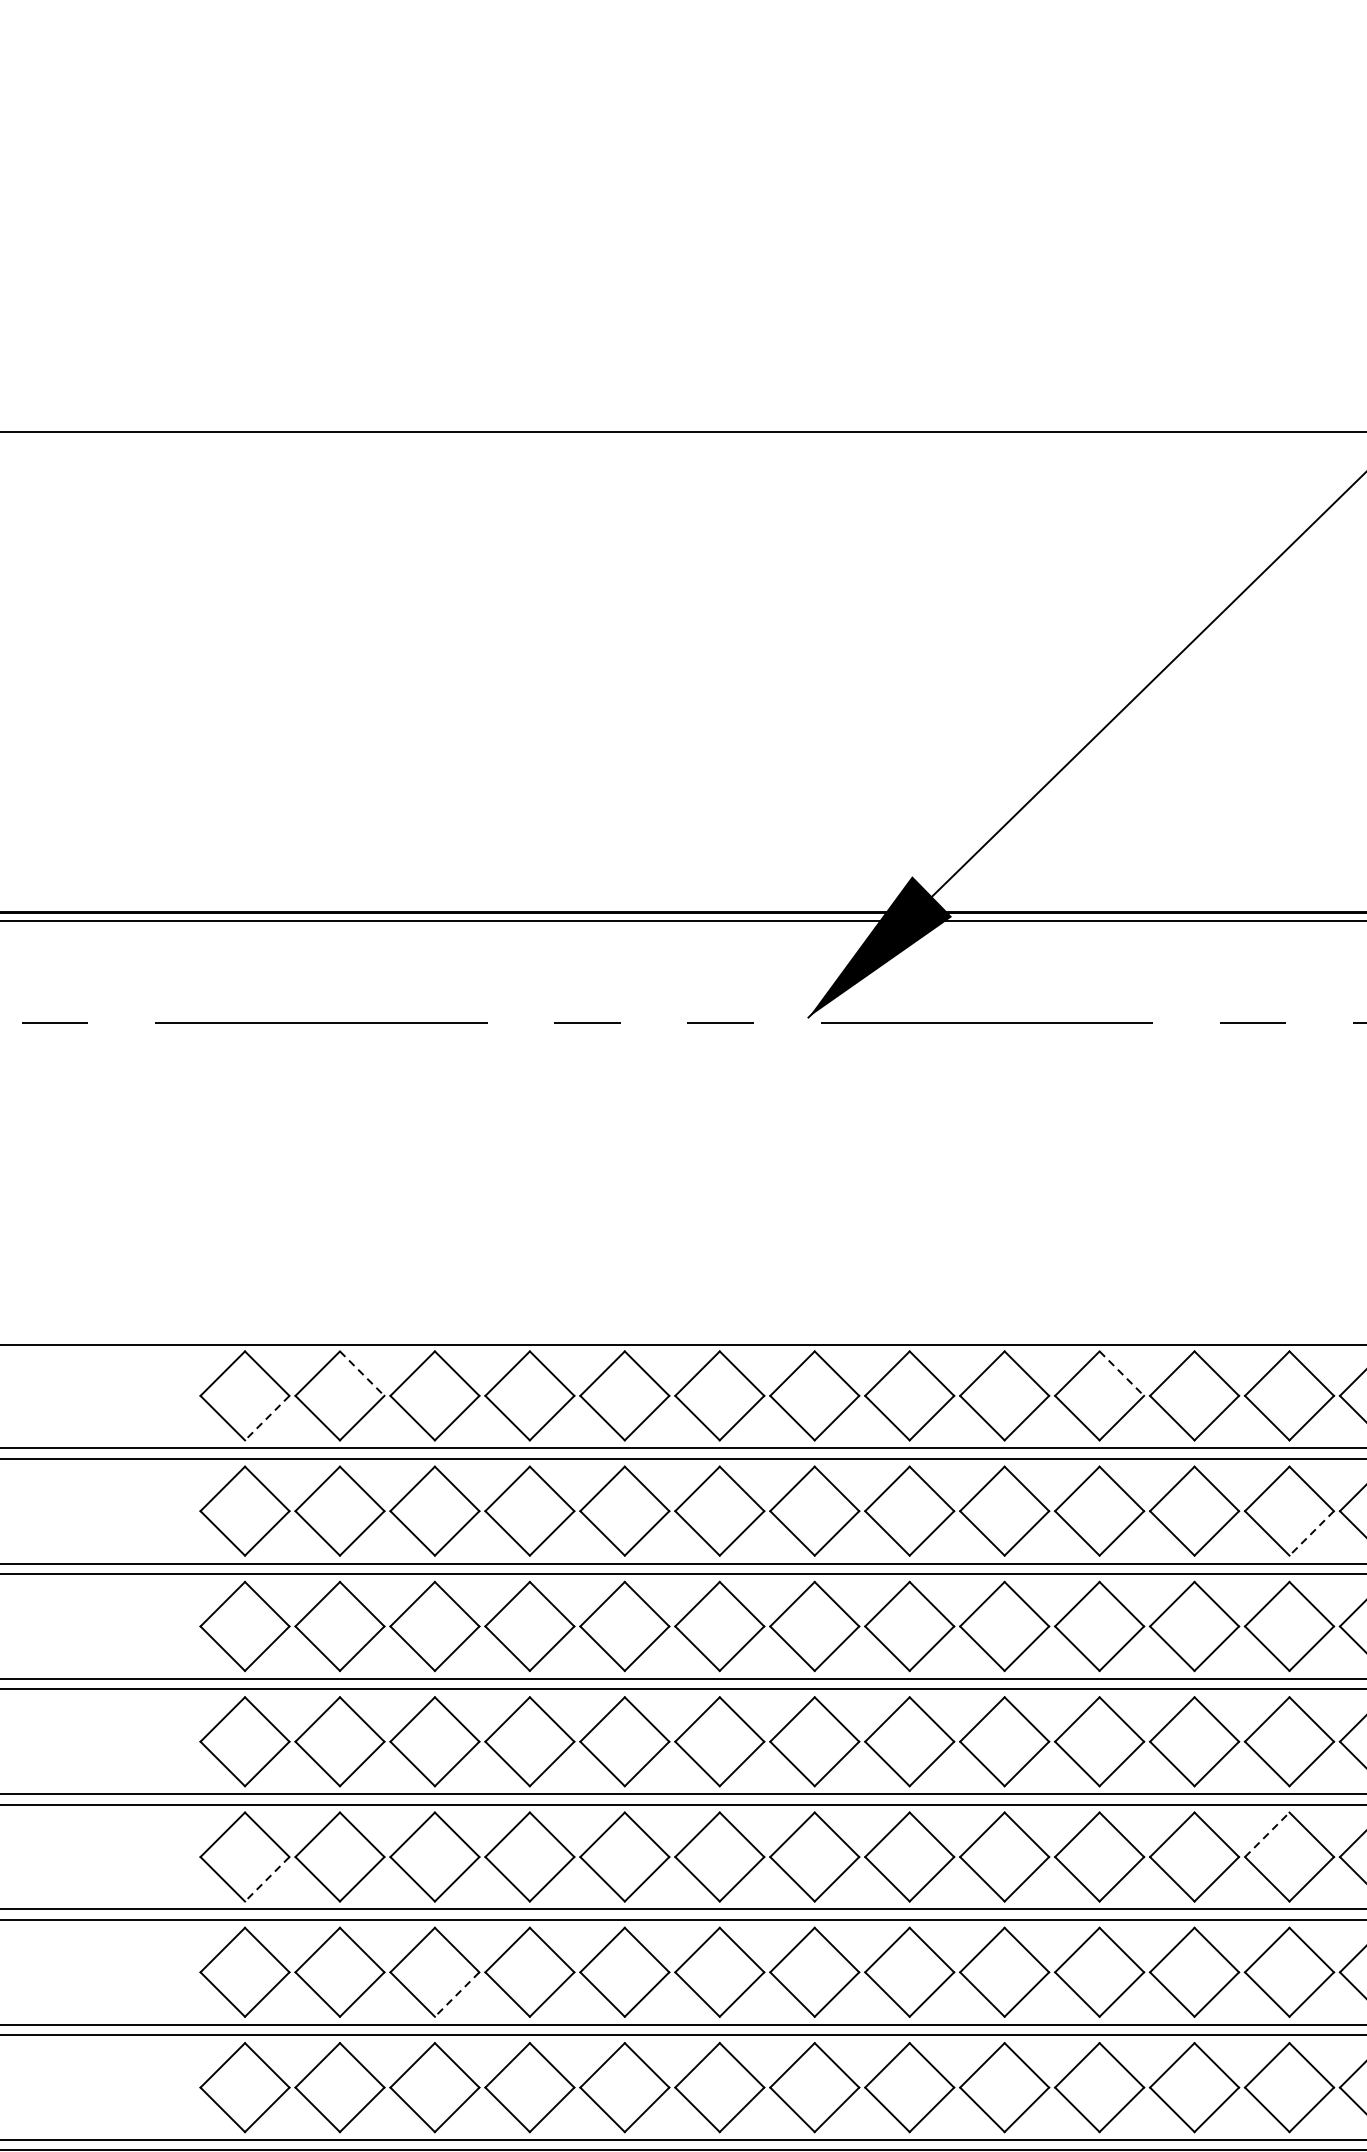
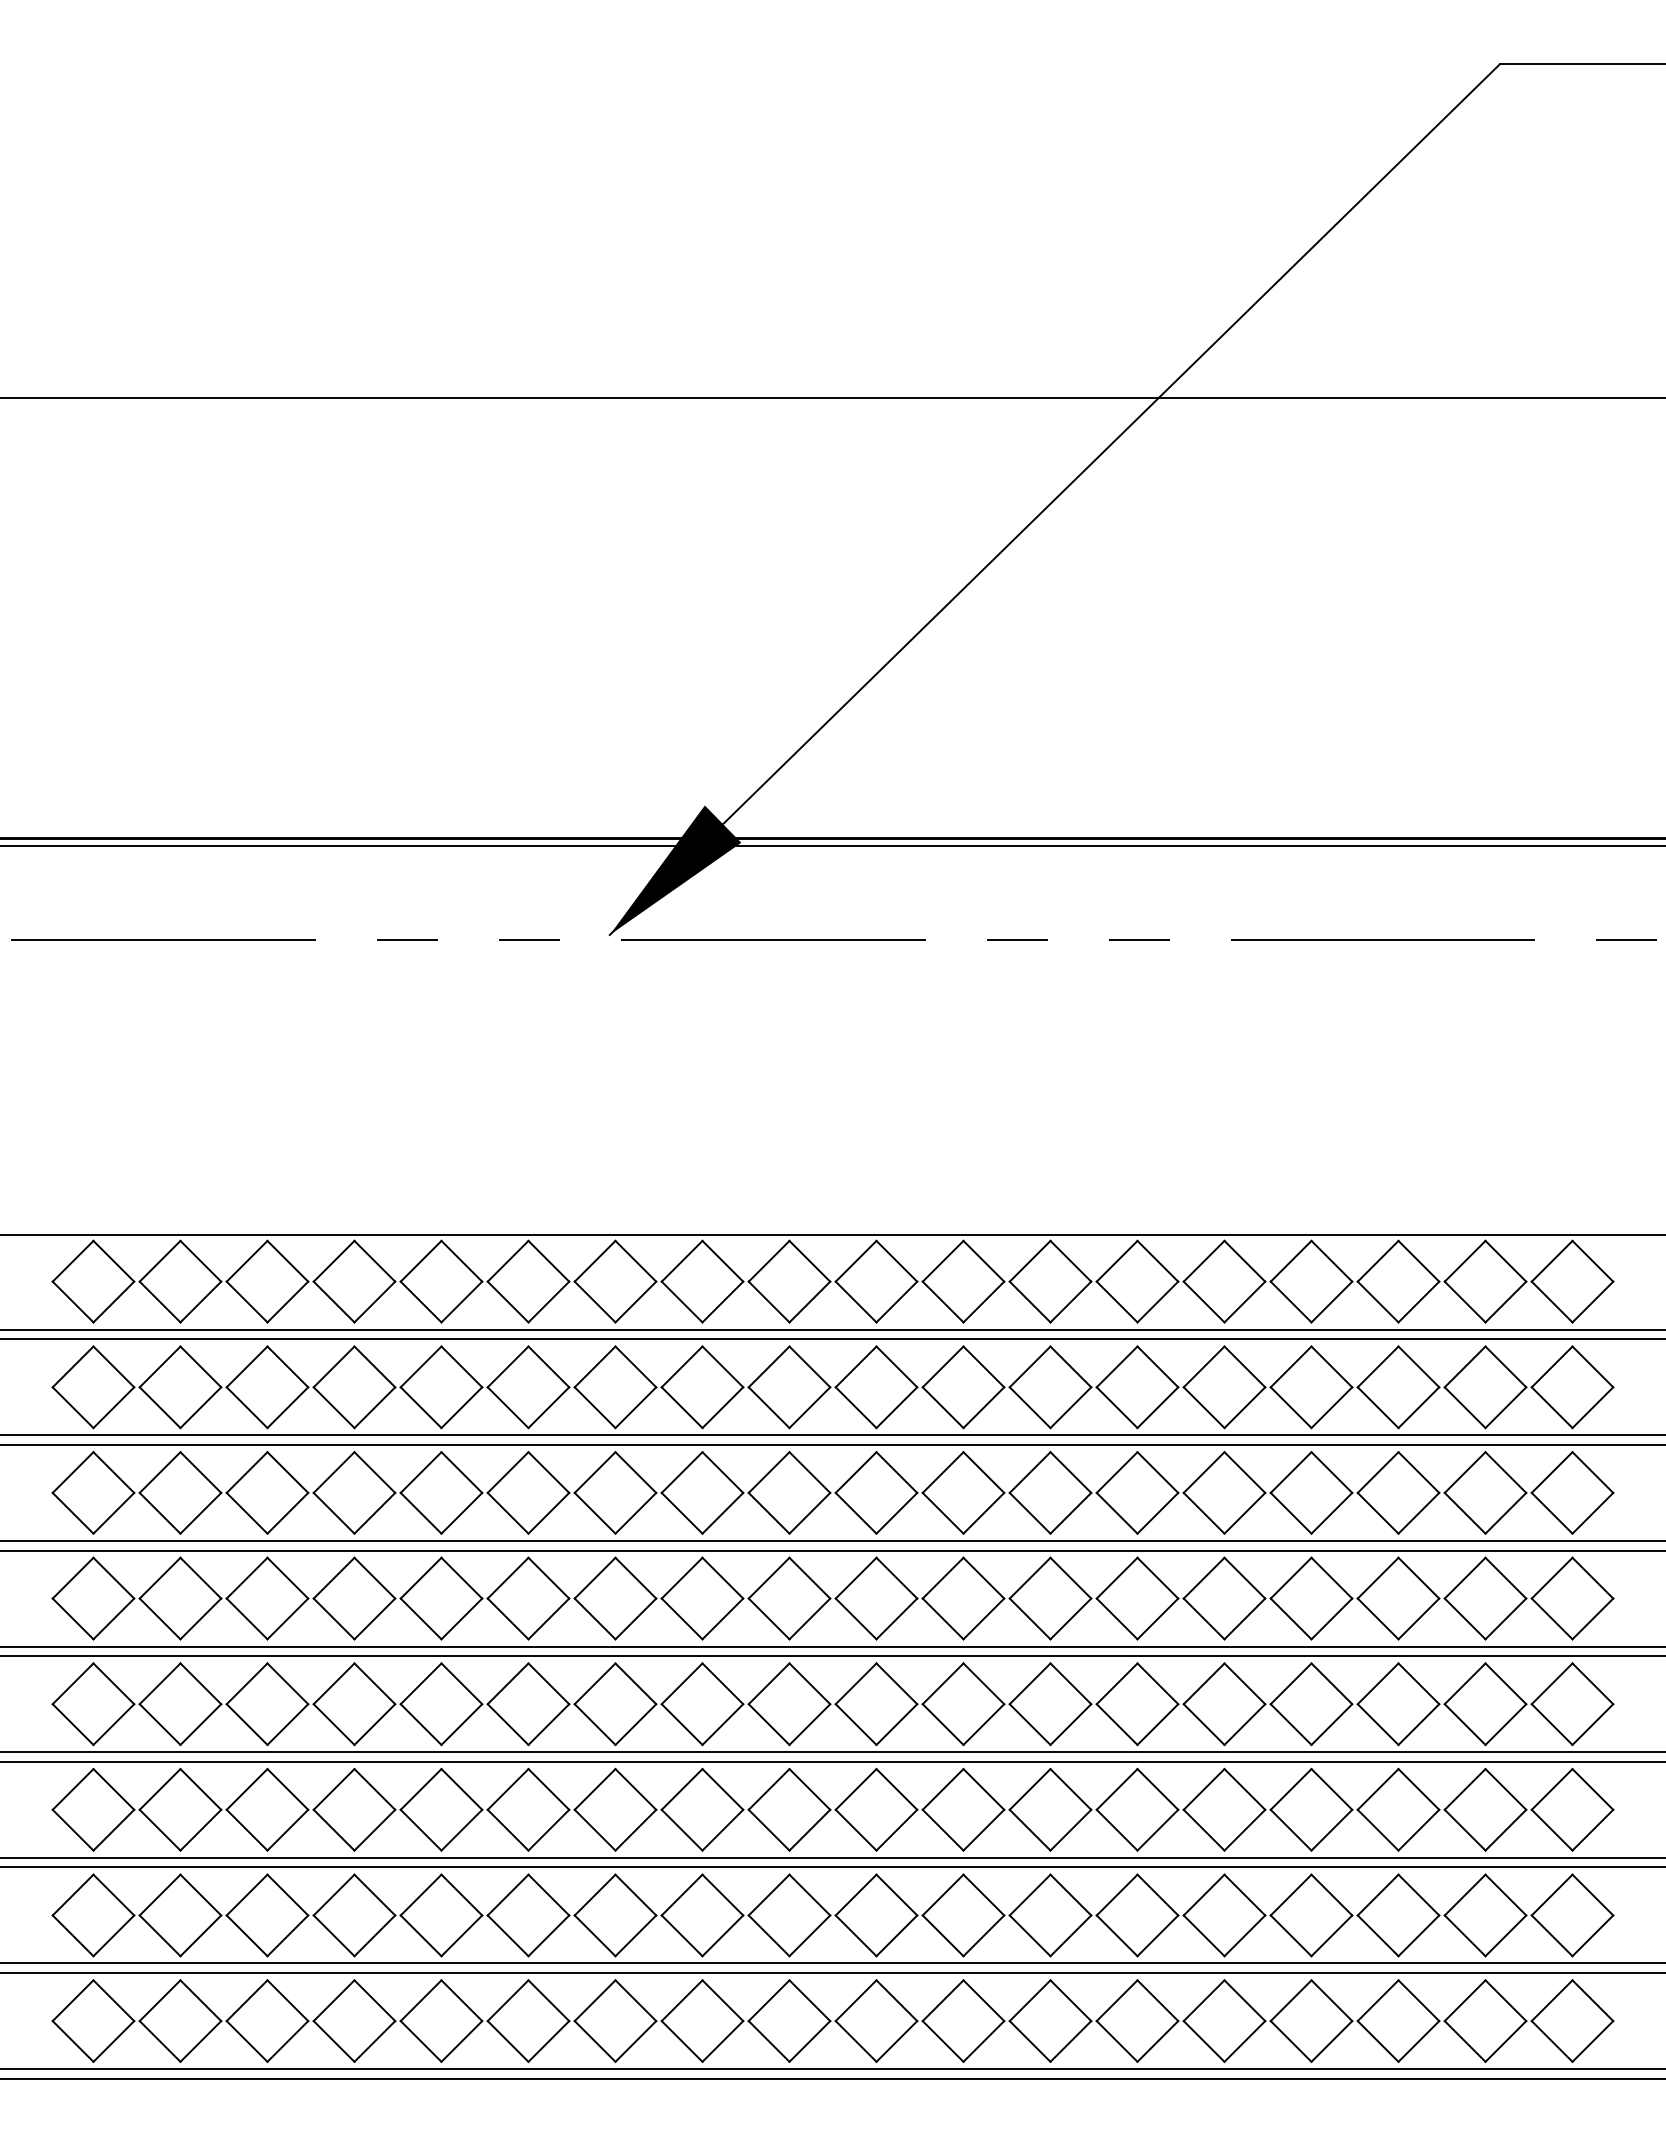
line: (361, 1373) -> (200, 1261), dashed -> solid
line: (1121, 1373) -> (896, 1261), dashed -> solid
line: (266, 1418) -> (113, 1302), dashed -> solid
line: (1311, 1533) -> (1070, 1407), dashed -> solid
line: (1267, 1834) -> (1030, 1683), dashed -> solid
line: (266, 1879) -> (113, 1724), dashed -> solid
line: (456, 1994) -> (287, 1830), dashed -> solid

